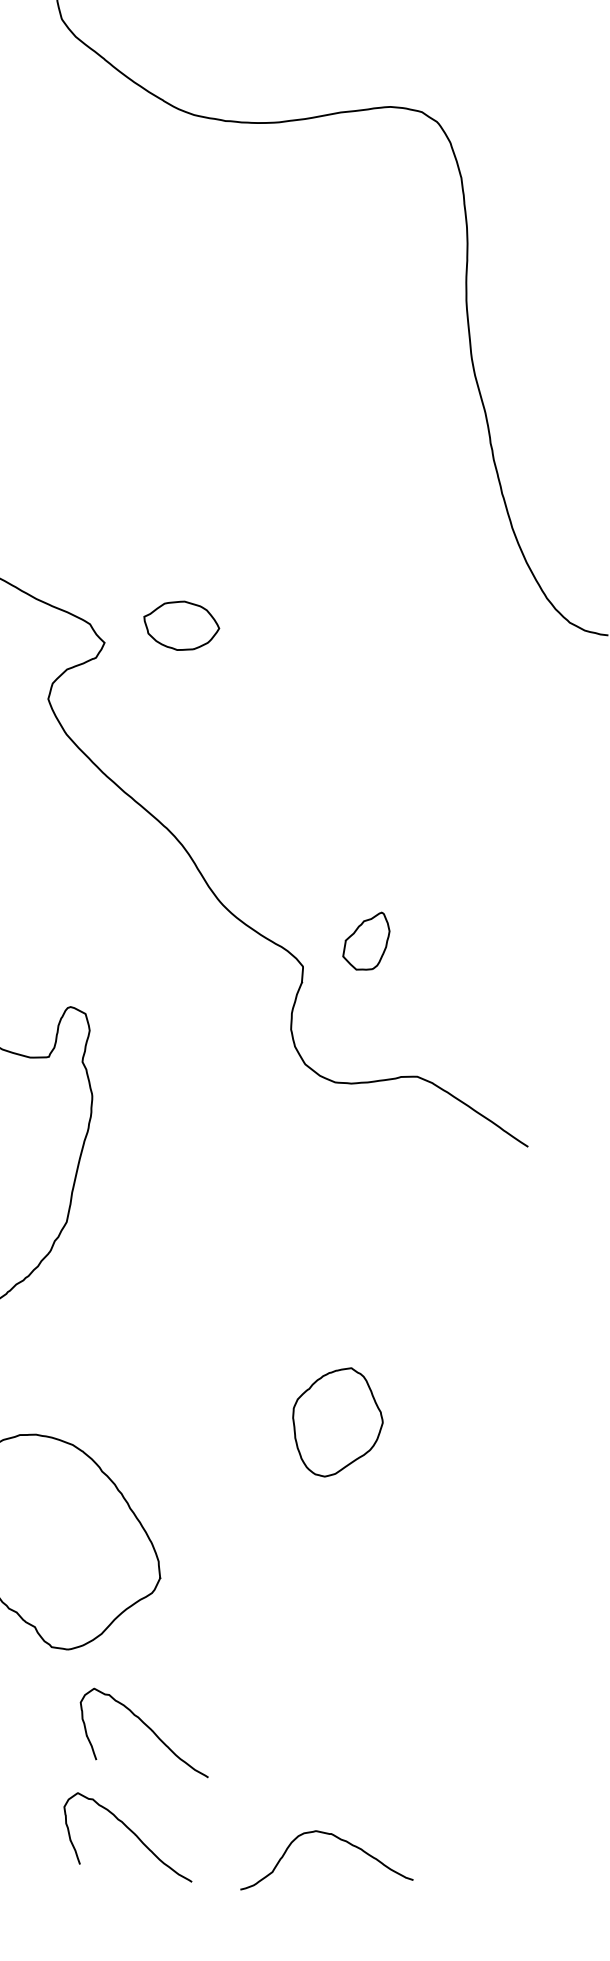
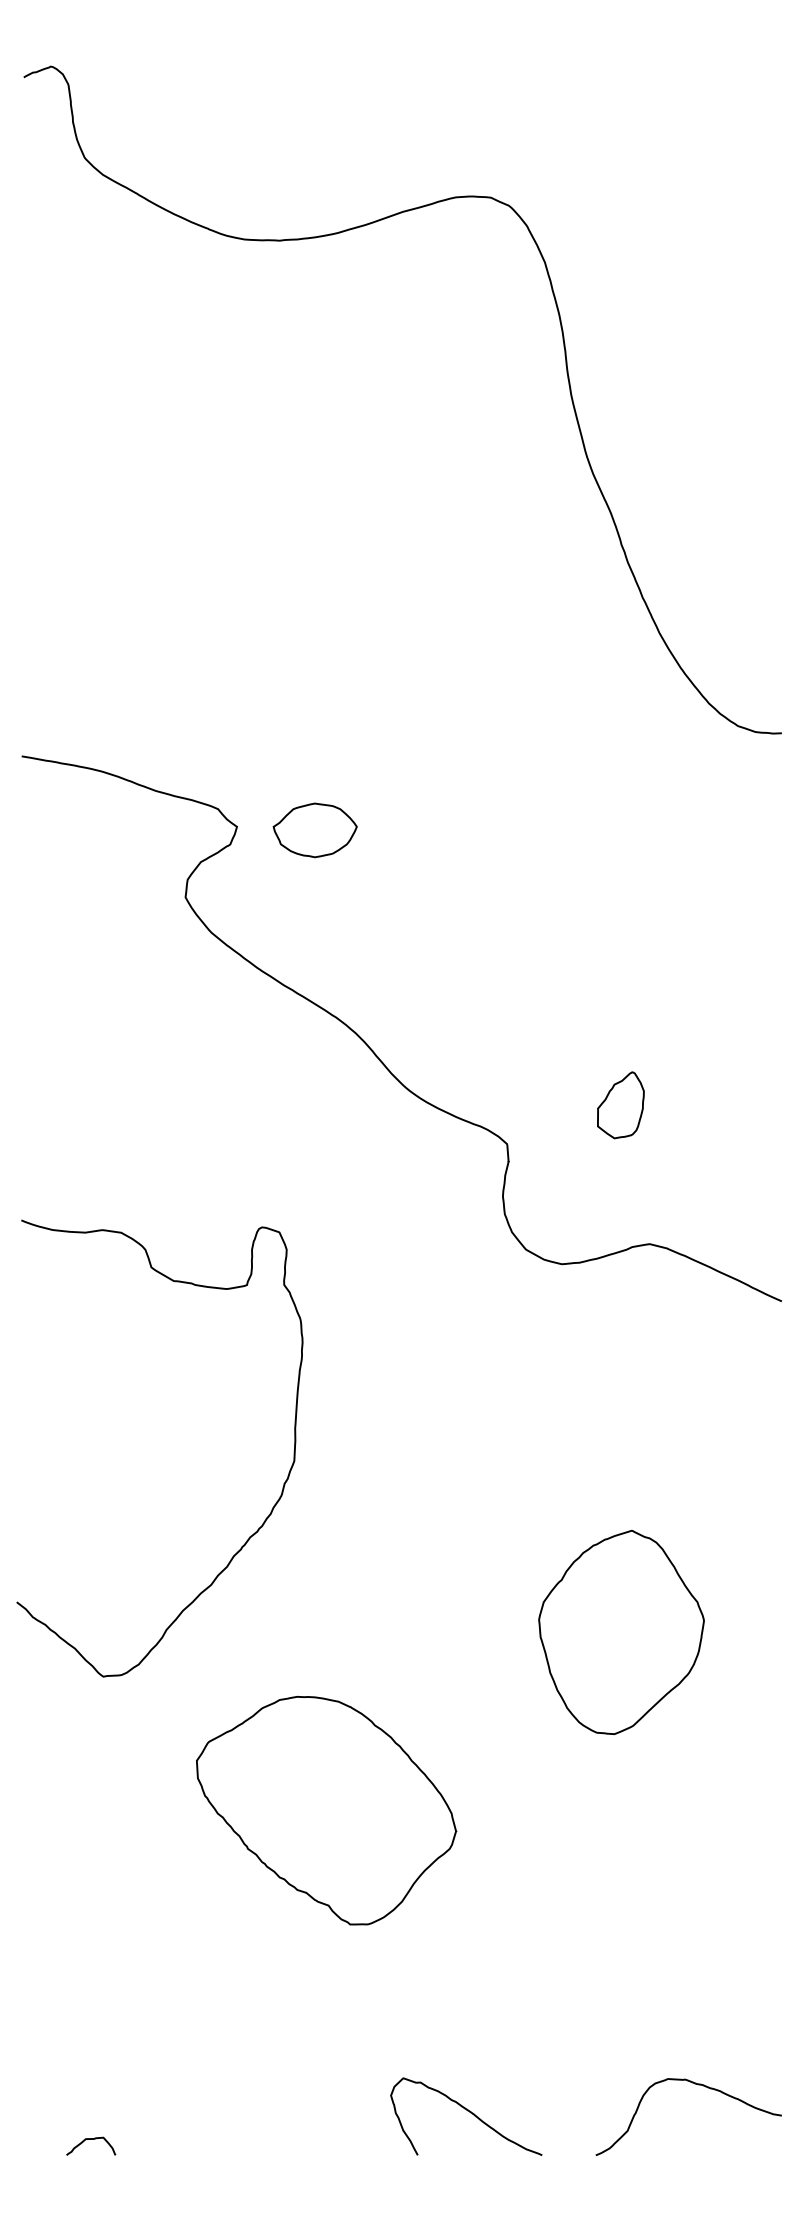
part: (180, 625) -> (314, 830), moved
part: (366, 940) -> (620, 1105), moved
part: (337, 1421) -> (621, 1631), size x1.67
curve: (148, 1728) -> (469, 1996), removed

